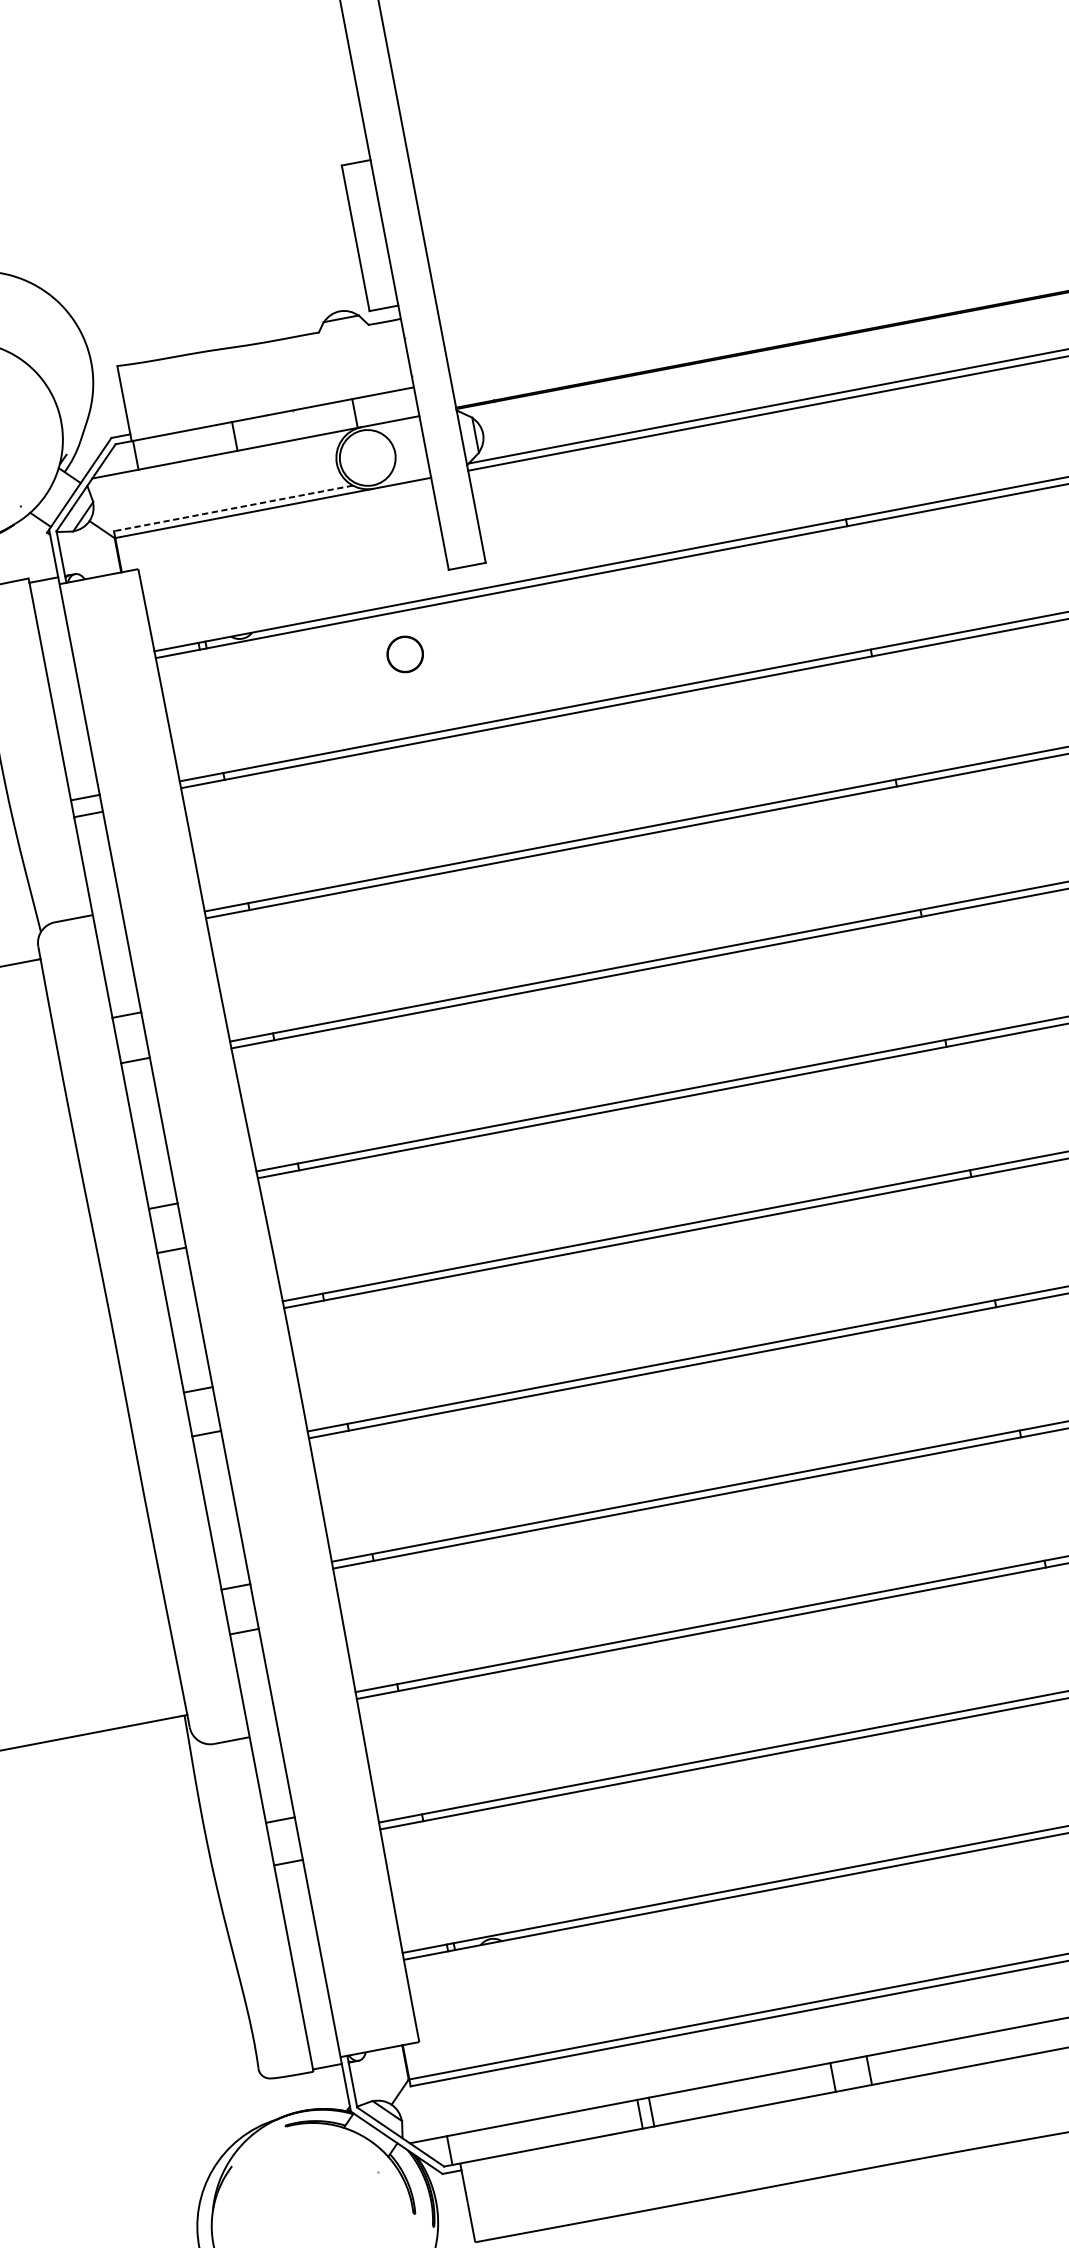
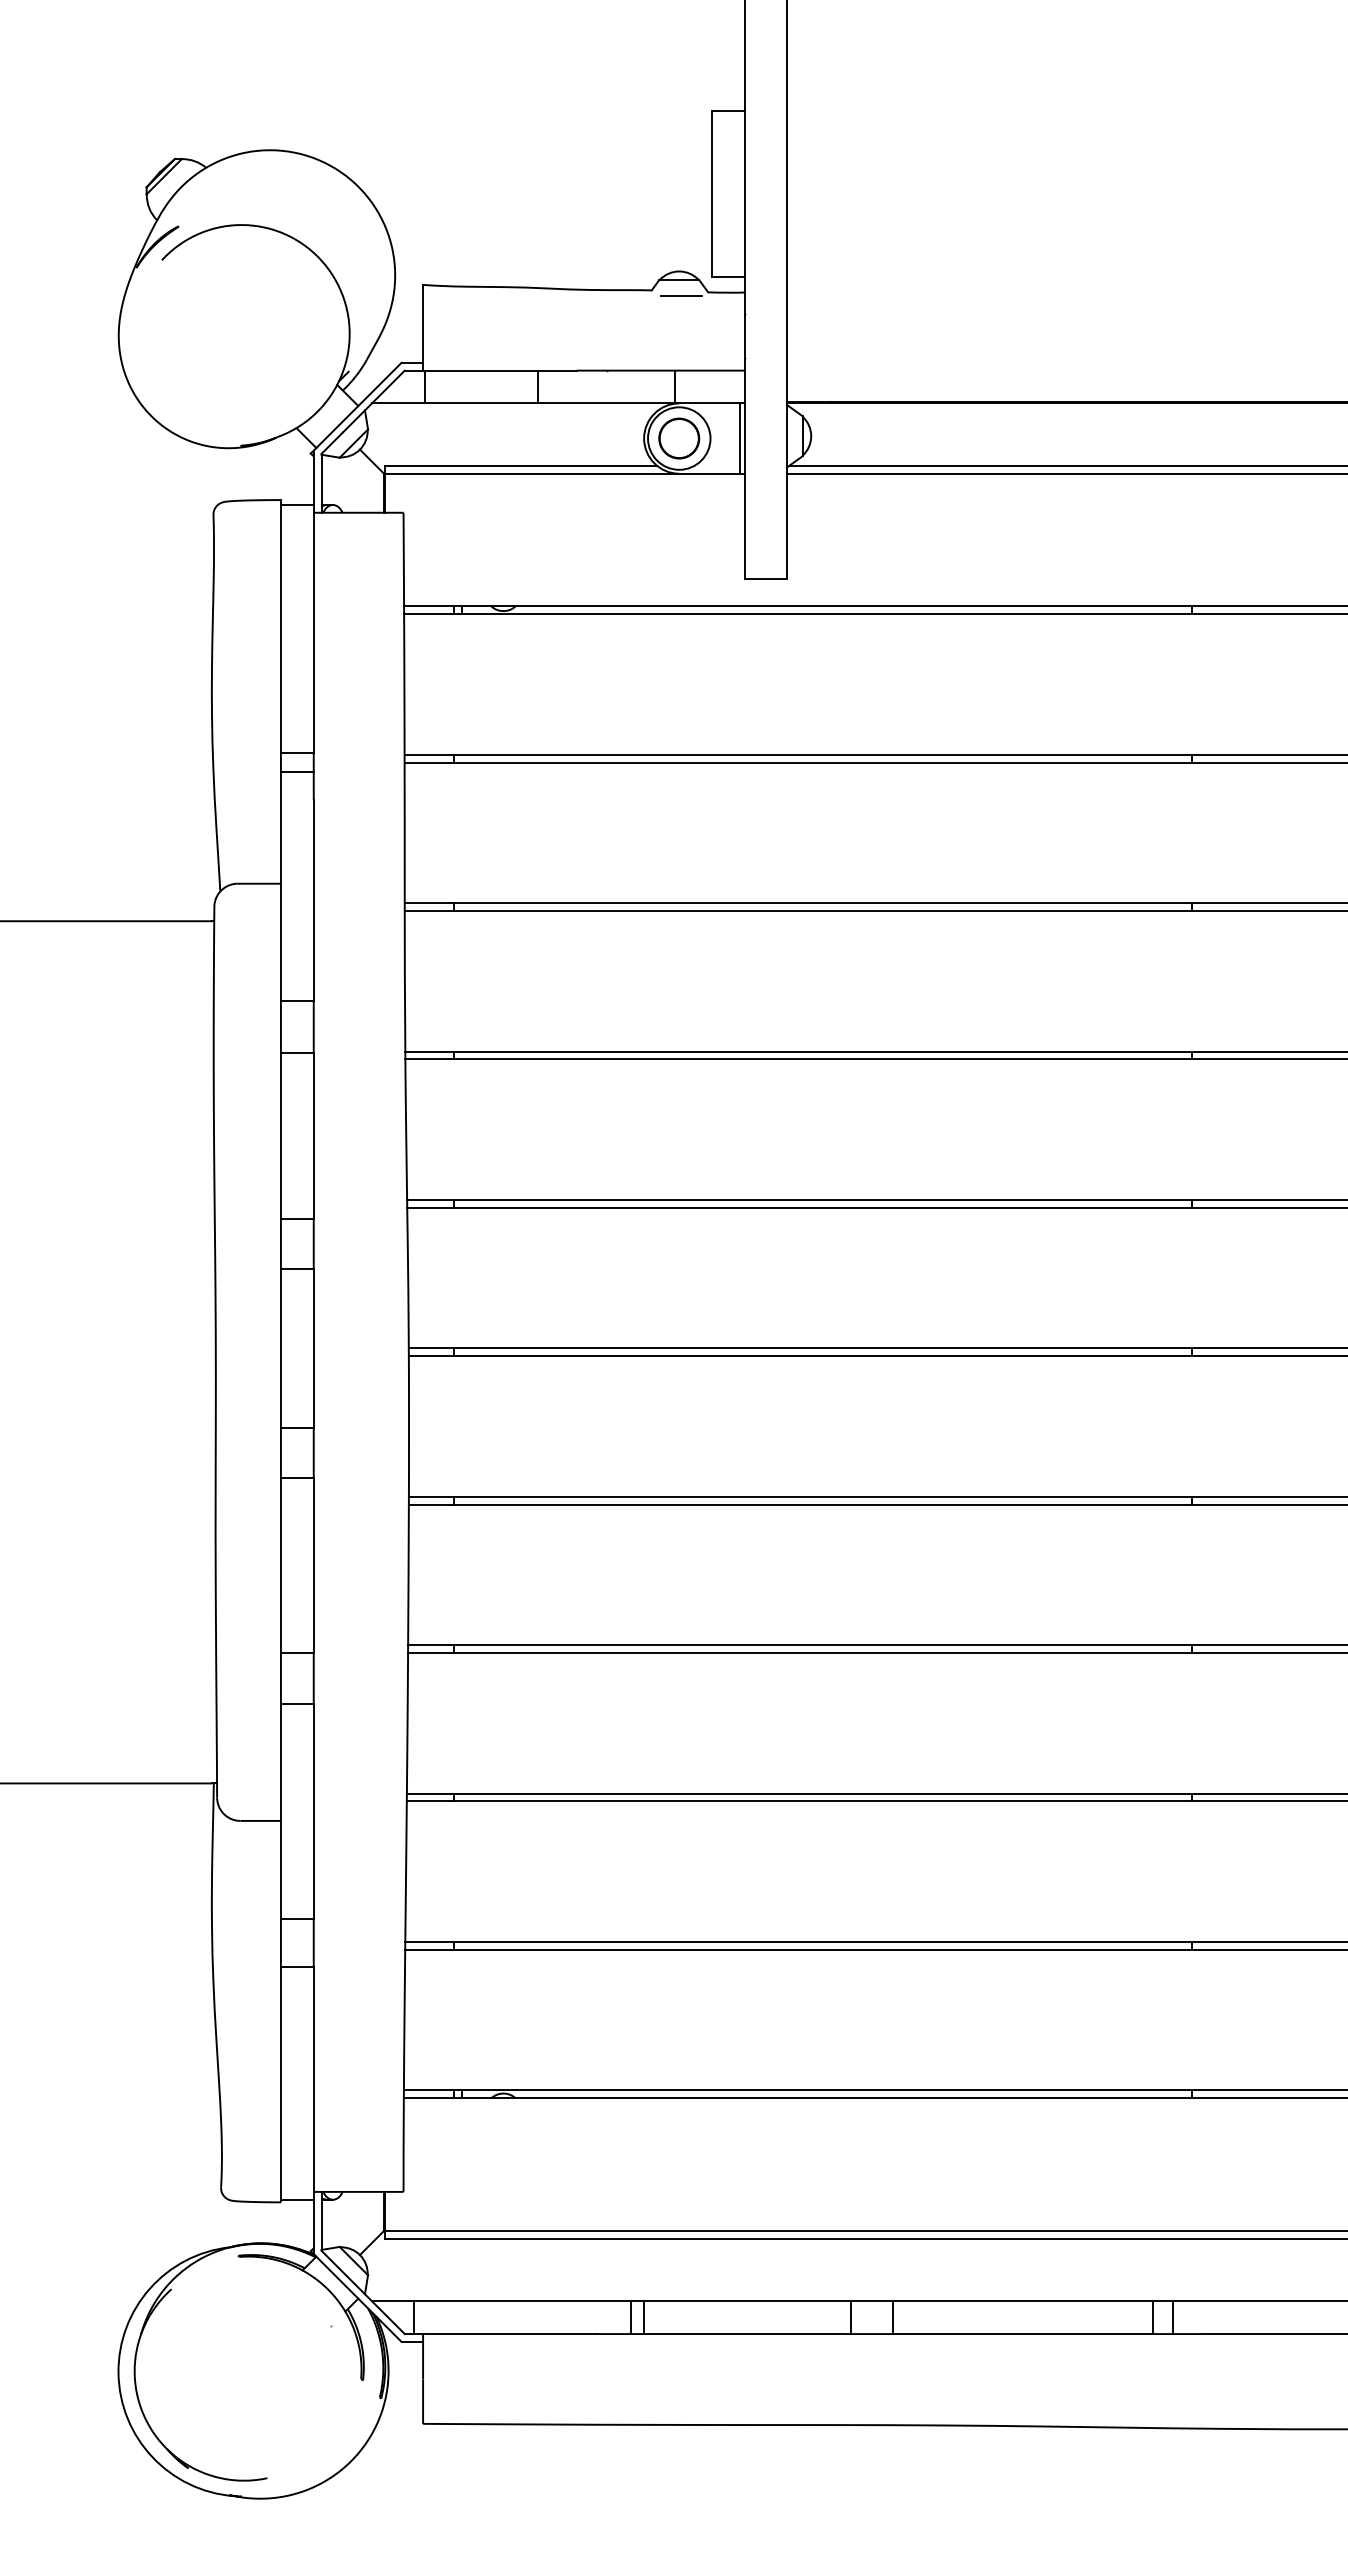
line: (344, 332) -> (680, 295), added
line: (421, 447) -> (740, 438), added
line: (233, 508) -> (520, 465), dashed -> solid
part: (405, 654) -> (679, 438), moved

